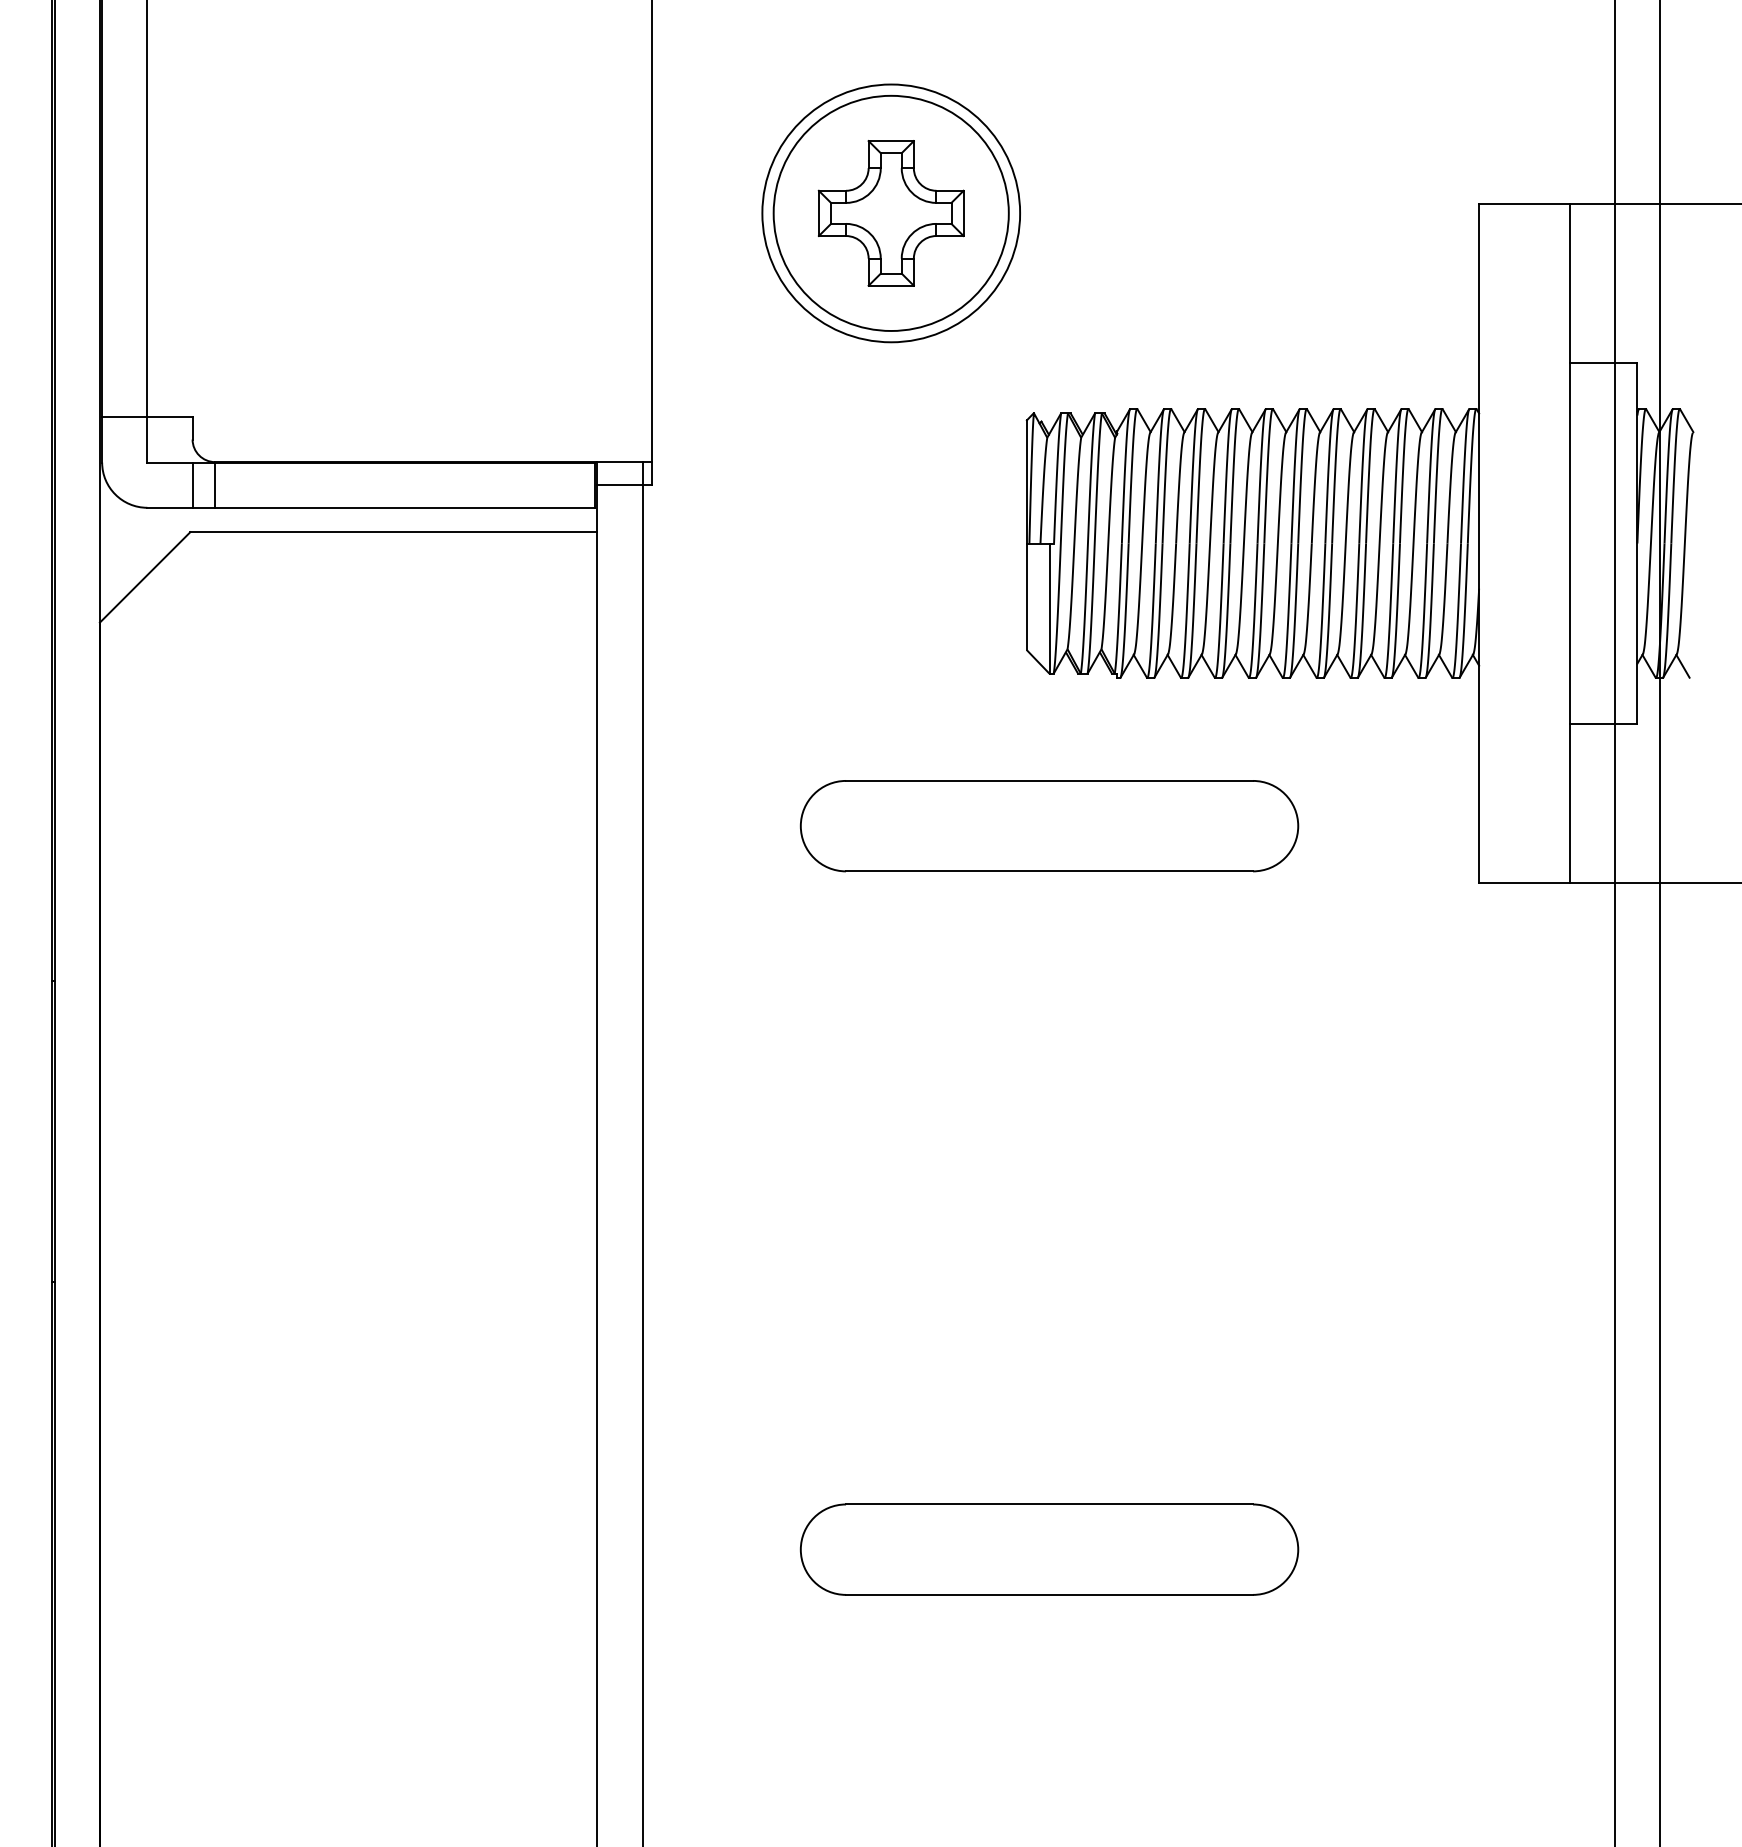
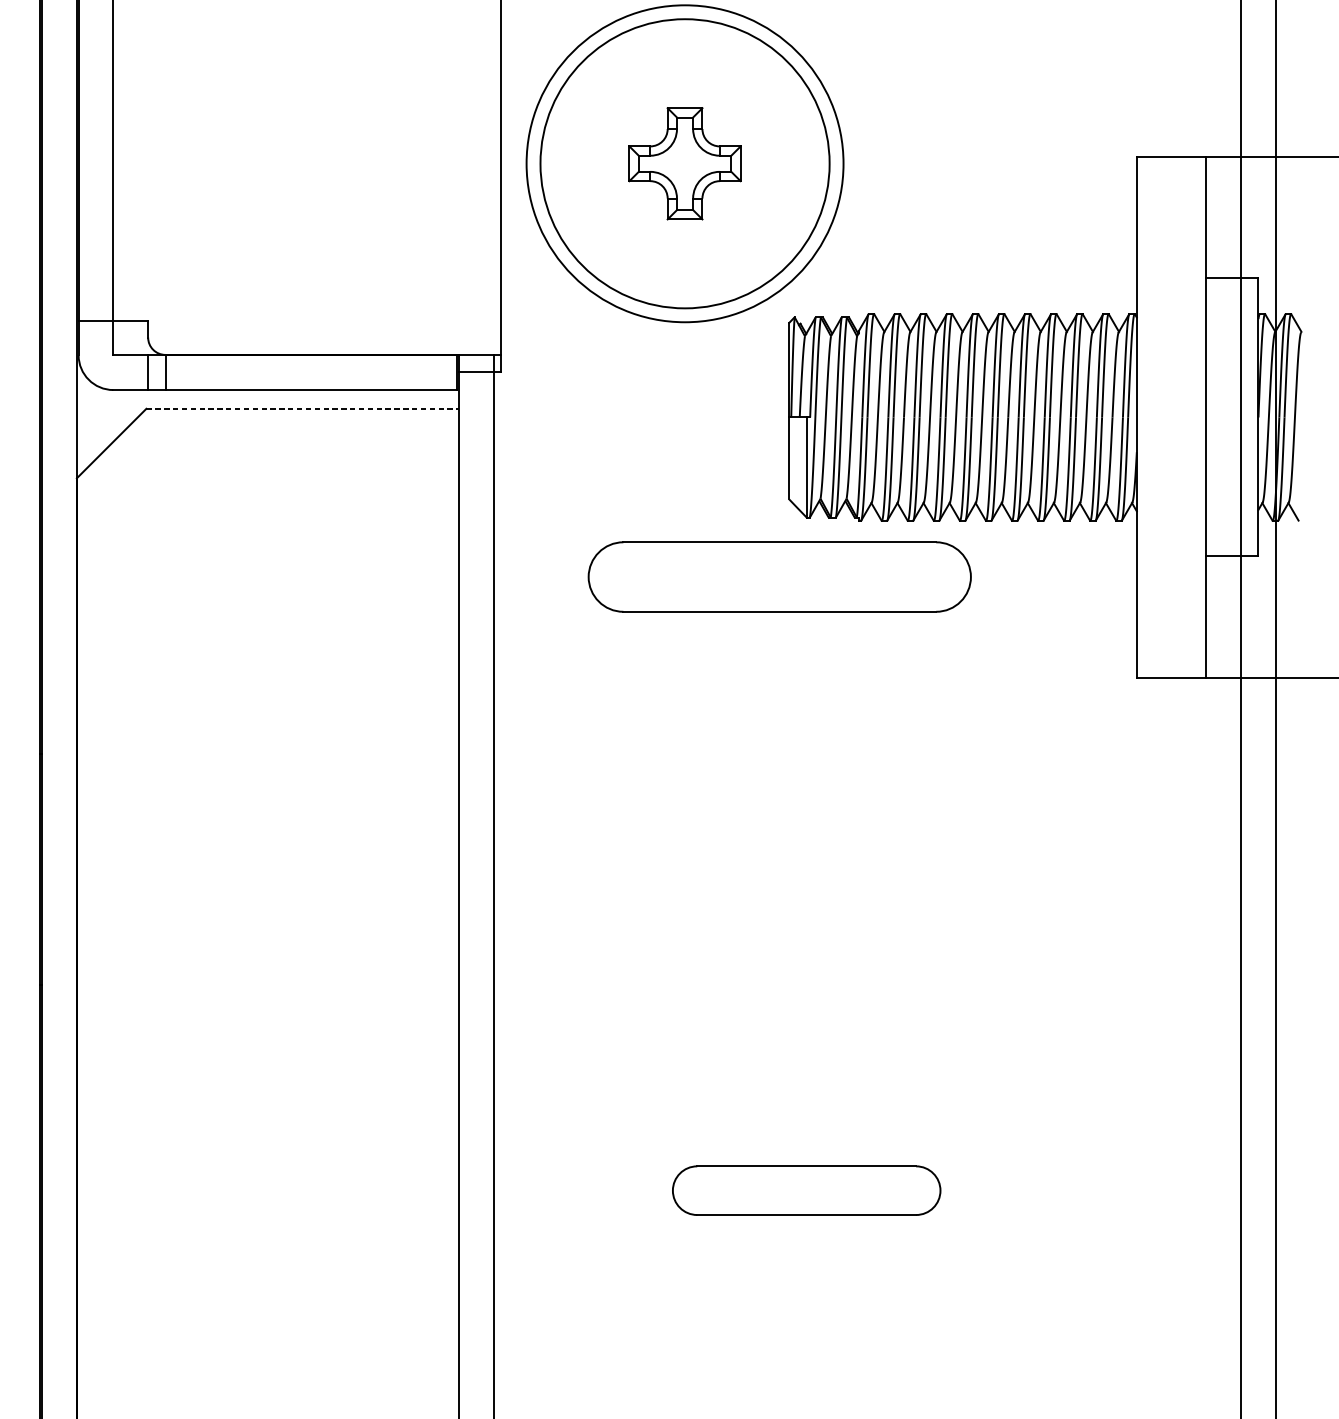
circle: (890, 212) -> (684, 163), size x1.6
circle: (891, 213) -> (685, 163), size x1.6
line: (394, 532) -> (303, 409), solid -> dashed
part: (1049, 826) -> (779, 577), moved
part: (1049, 1549) -> (806, 1190), size x0.7

